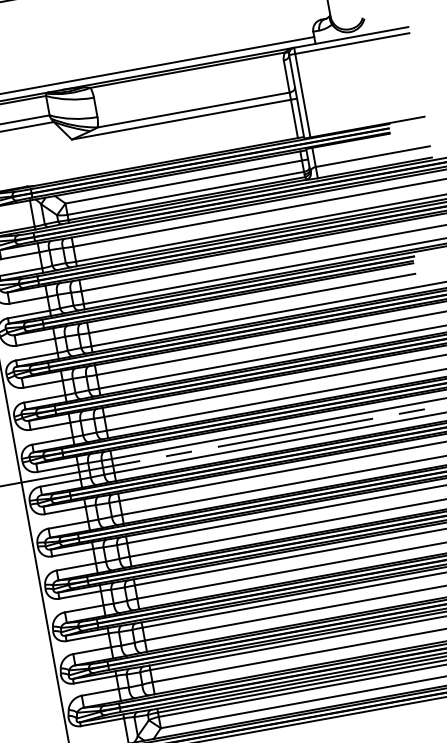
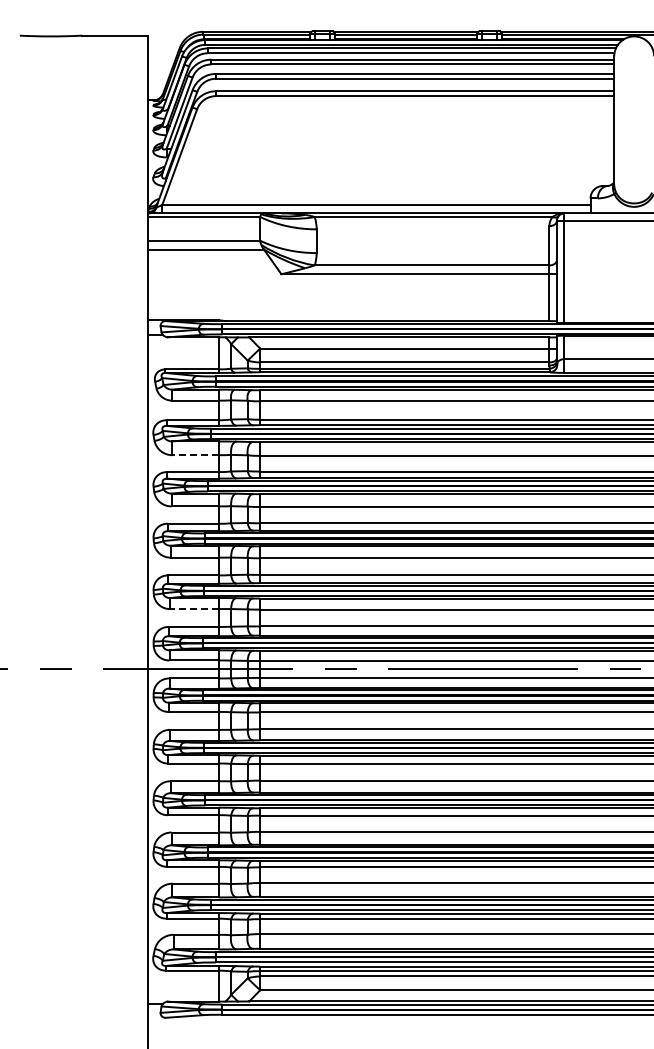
line: (28, 300) -> (195, 455), solid -> dashed
line: (49, 426) -> (193, 609), solid -> dashed

